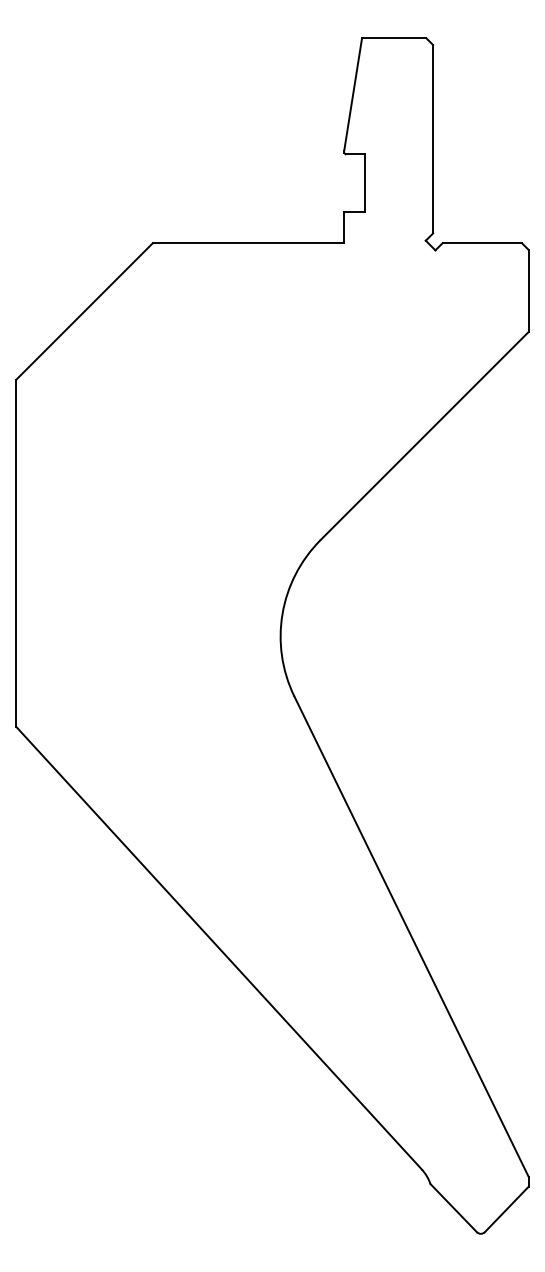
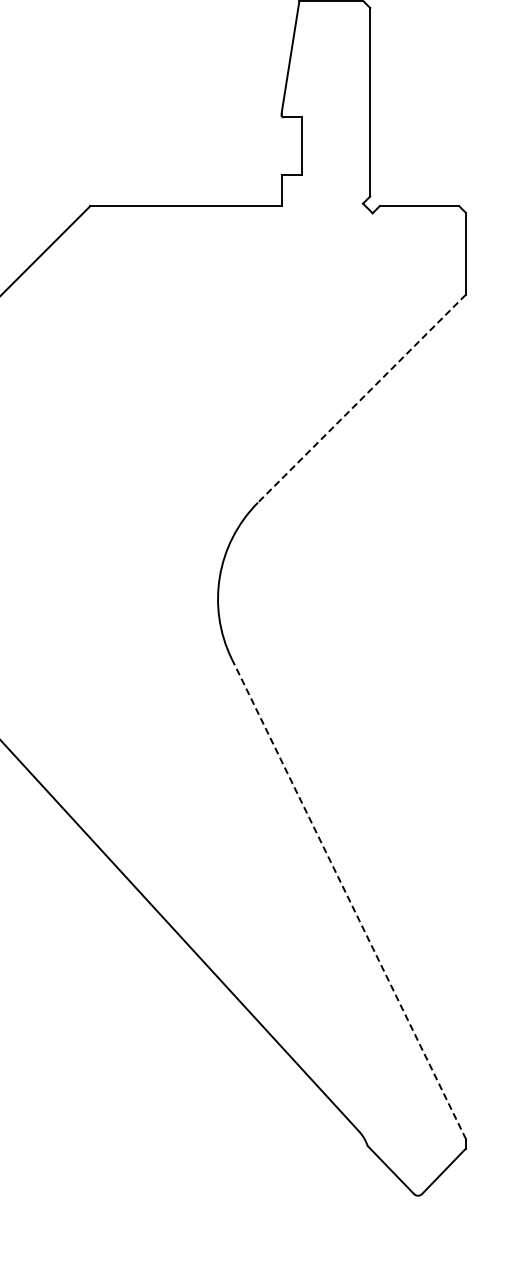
line: (424, 436) -> (361, 399), solid -> dashed
line: (411, 937) -> (348, 899), solid -> dashed

